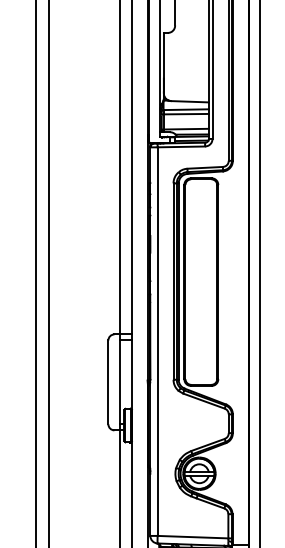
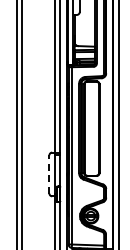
line: (108, 380) -> (49, 173), solid -> dashed

